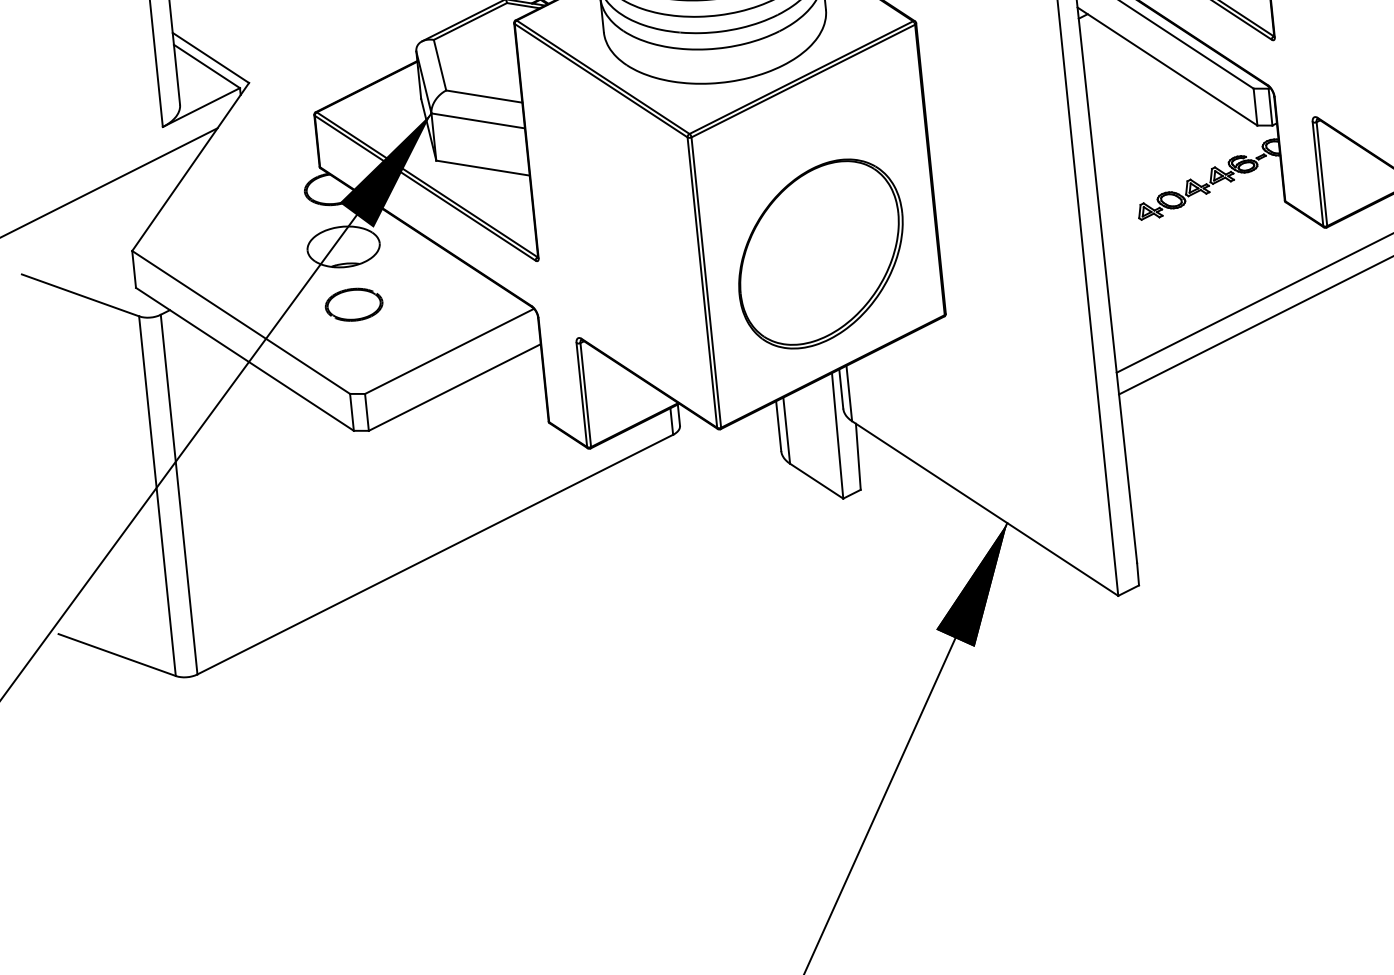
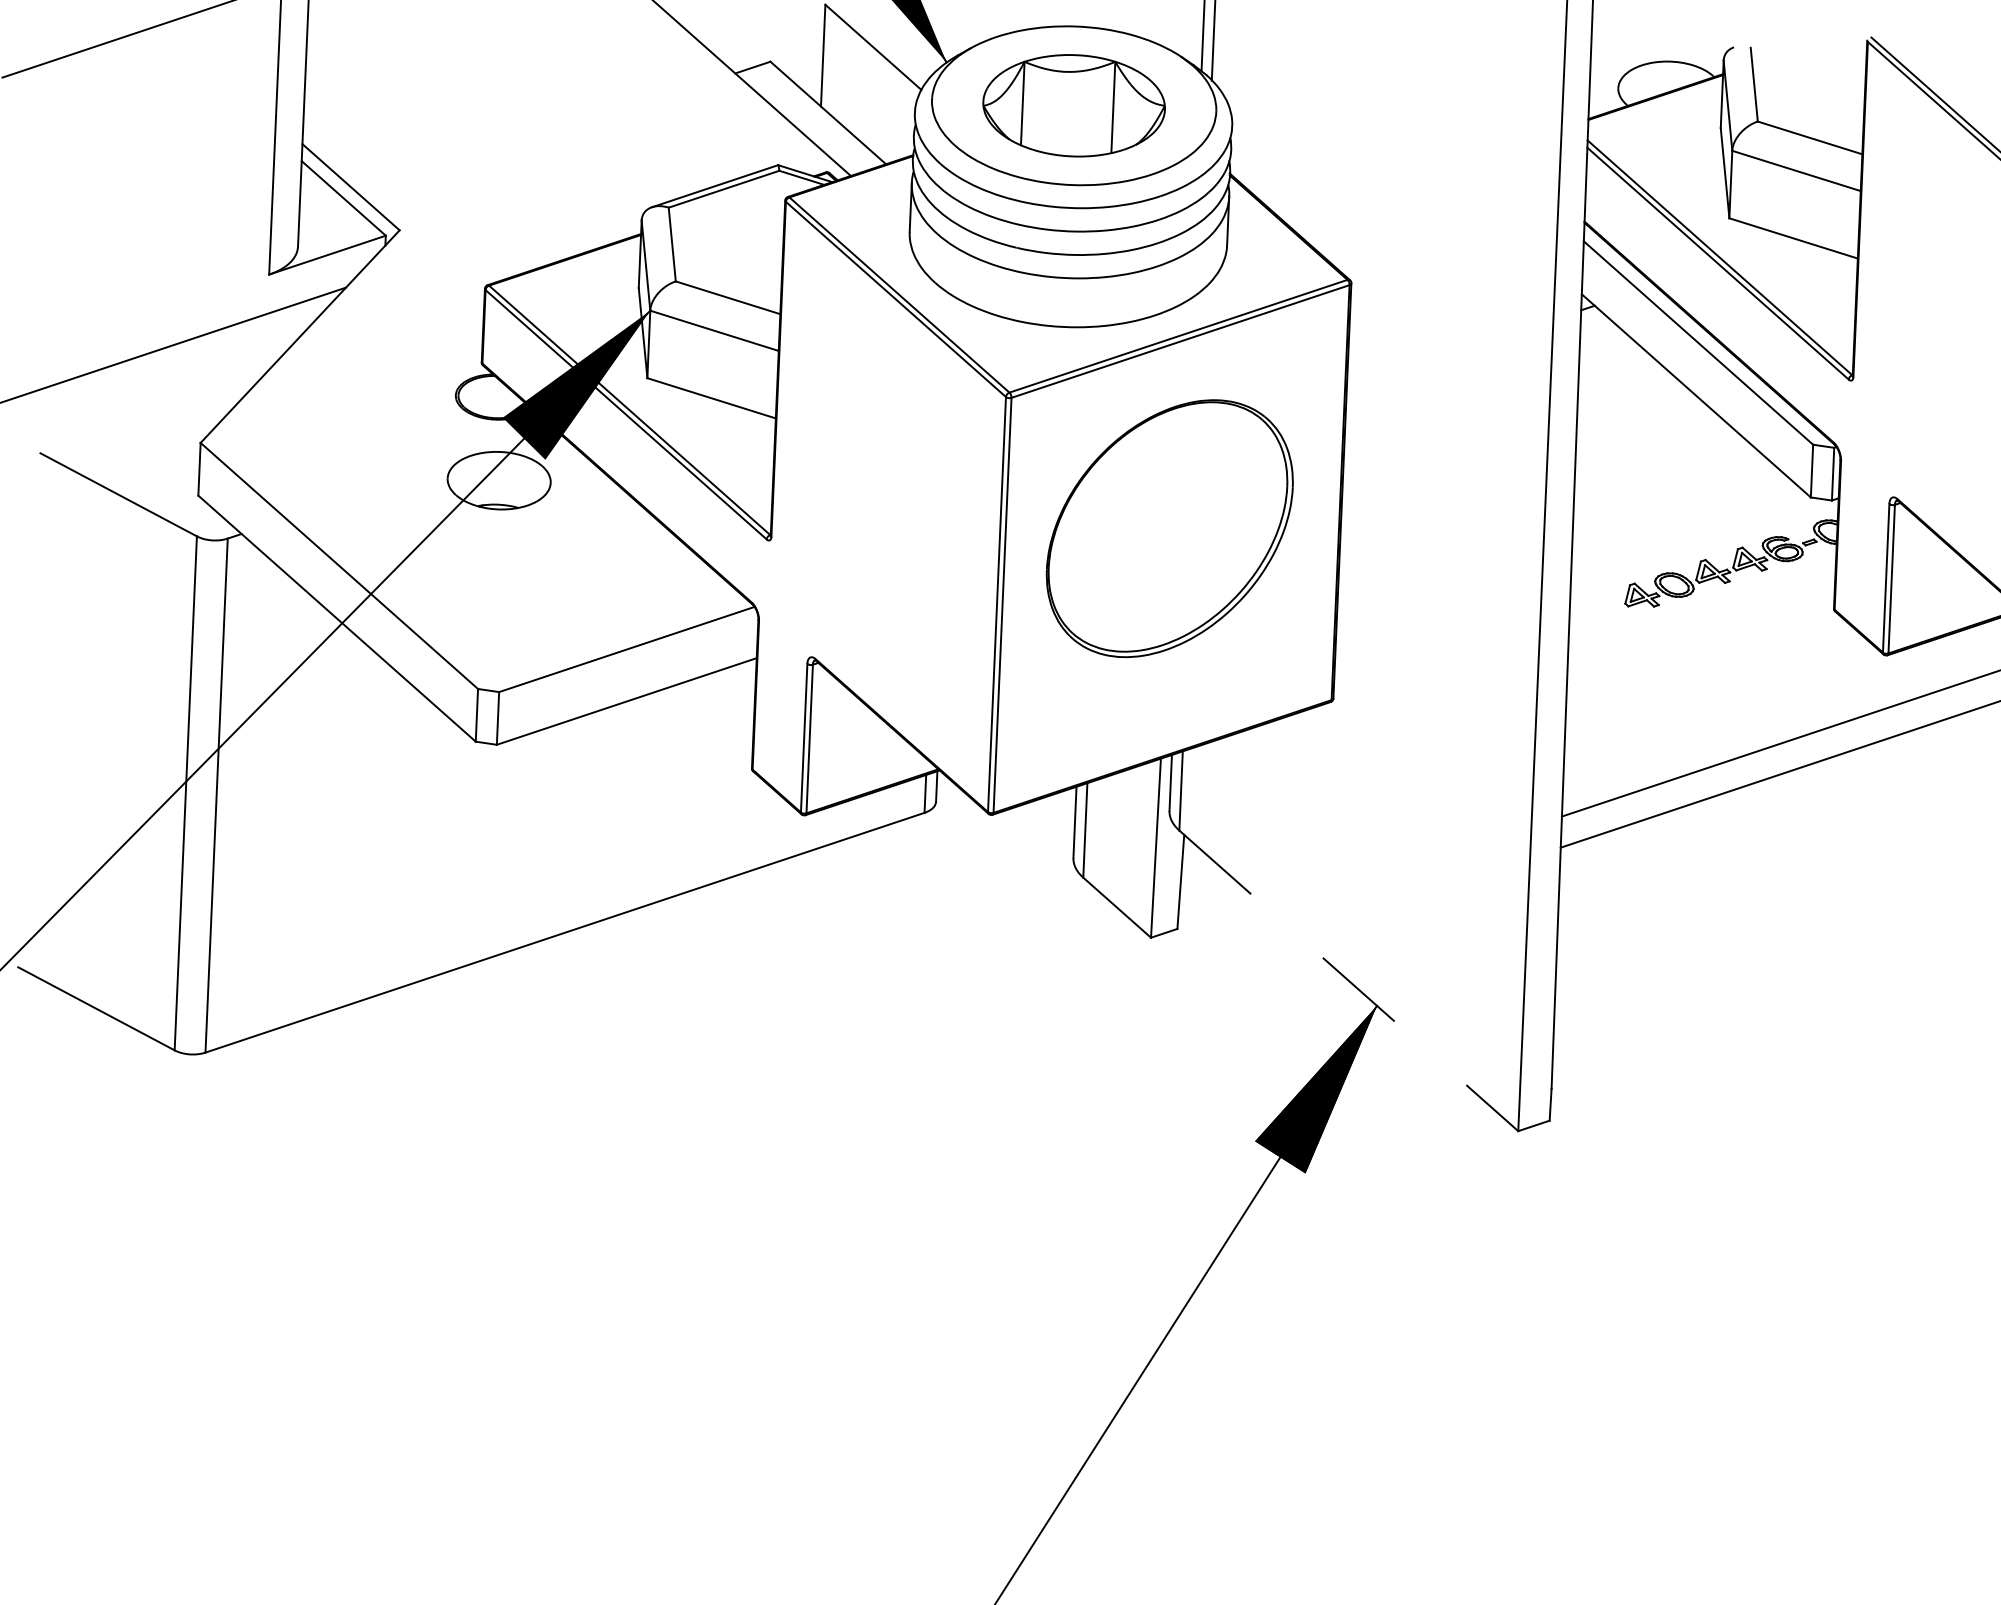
part: (820, 253) -> (1169, 528), moved
part: (353, 304) -> (501, 563), removed
line: (984, 508) -> (1348, 980), solid -> dashed

